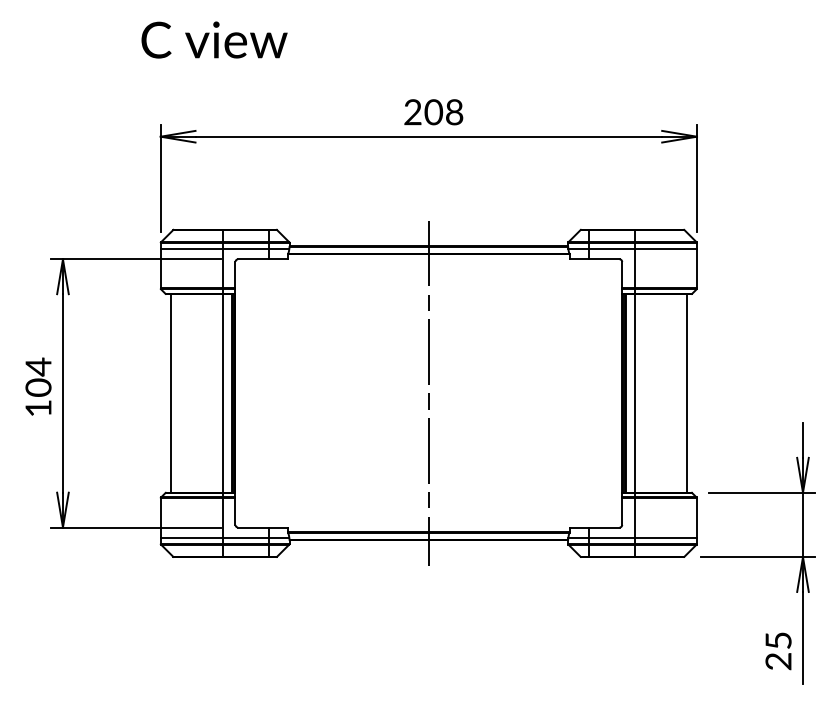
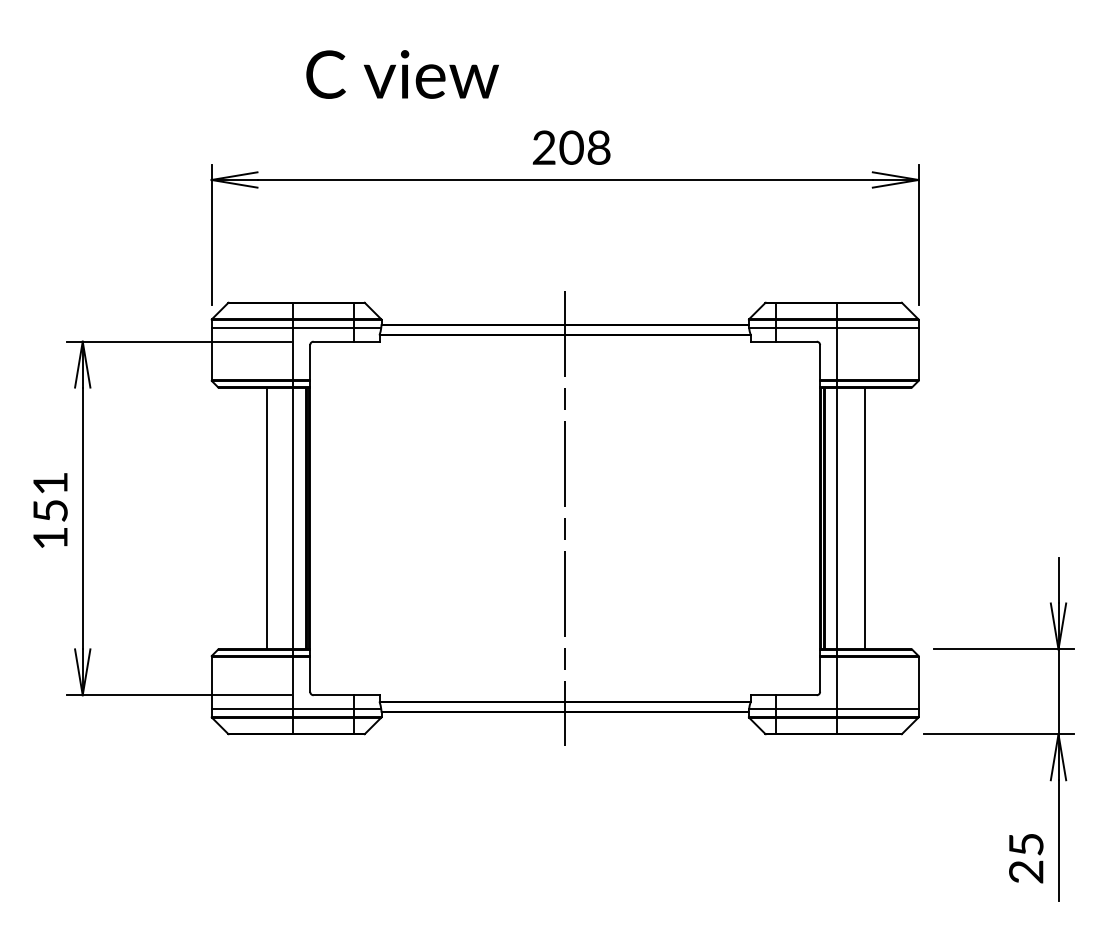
text: (214, 40) -> (402, 74), moved
text: (38, 377) -> (50, 497), 104 -> 151
line: (171, 393) -> (267, 518), moved
line: (686, 393) -> (865, 518), moved

